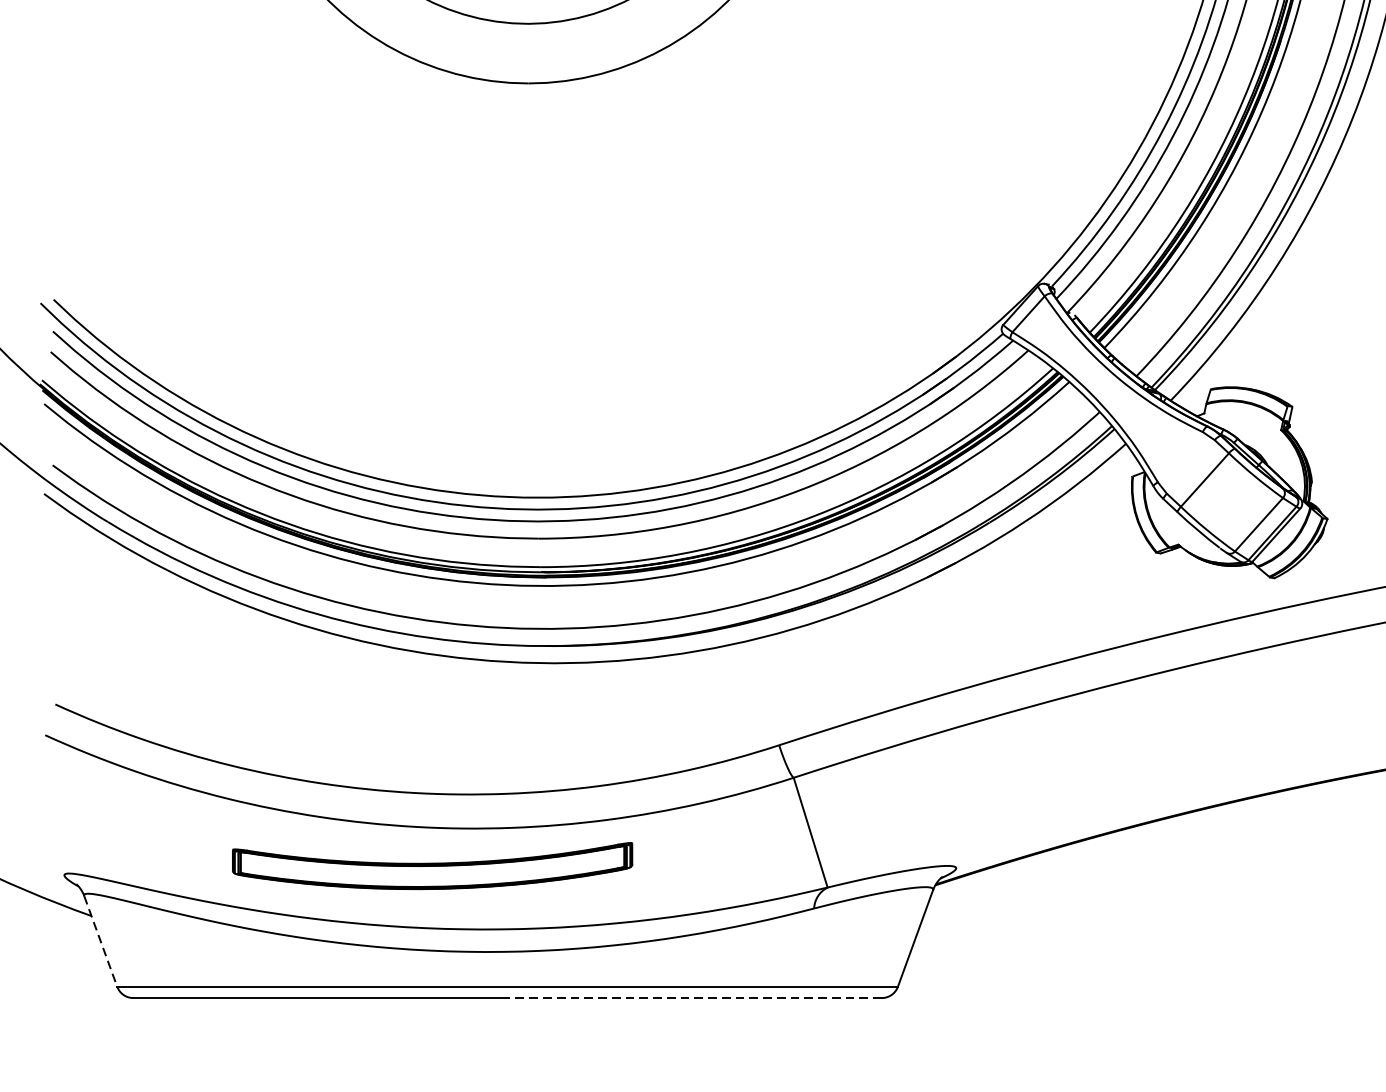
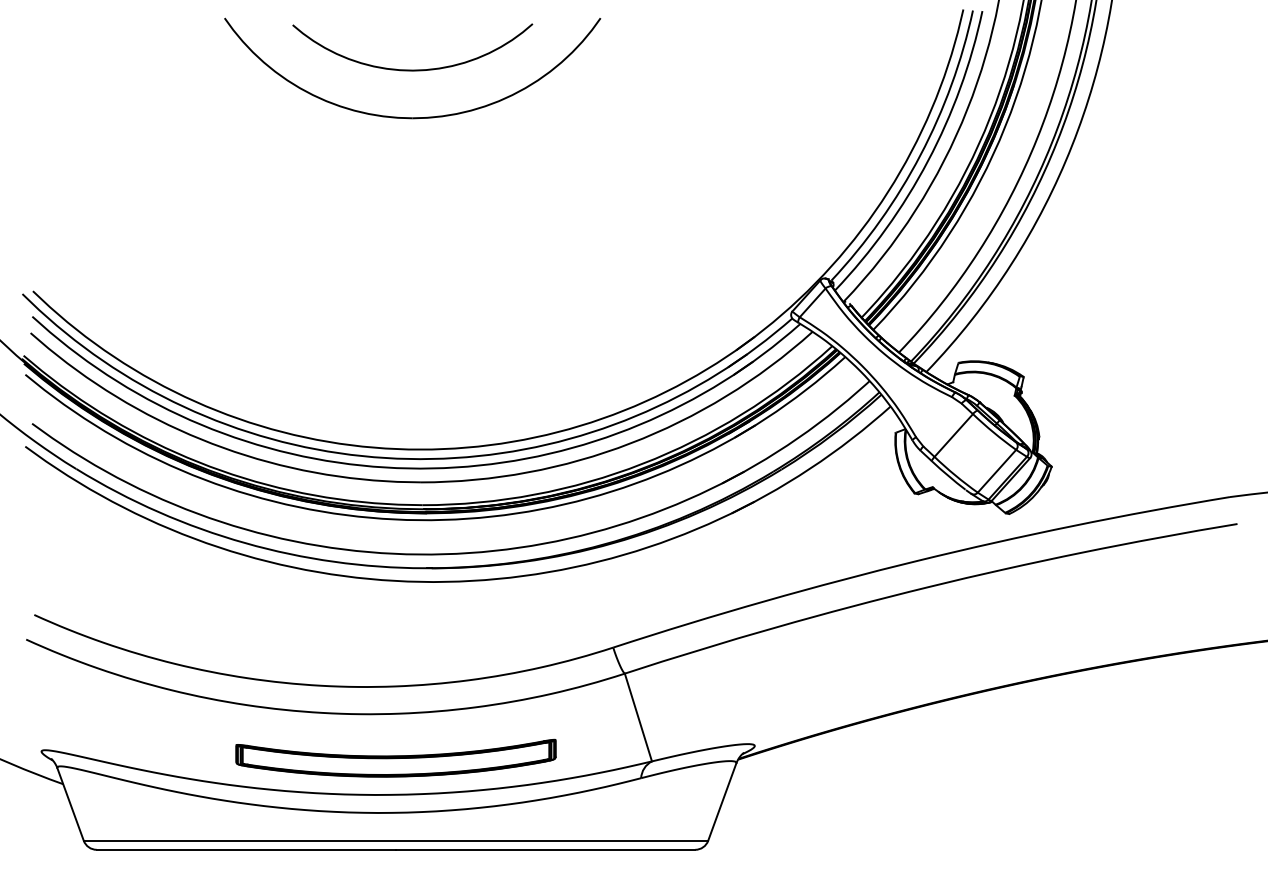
part: (431, 865) -> (395, 757), moved
line: (100, 941) -> (70, 804), dashed -> solid
line: (694, 997) -> (545, 849), dashed -> solid

